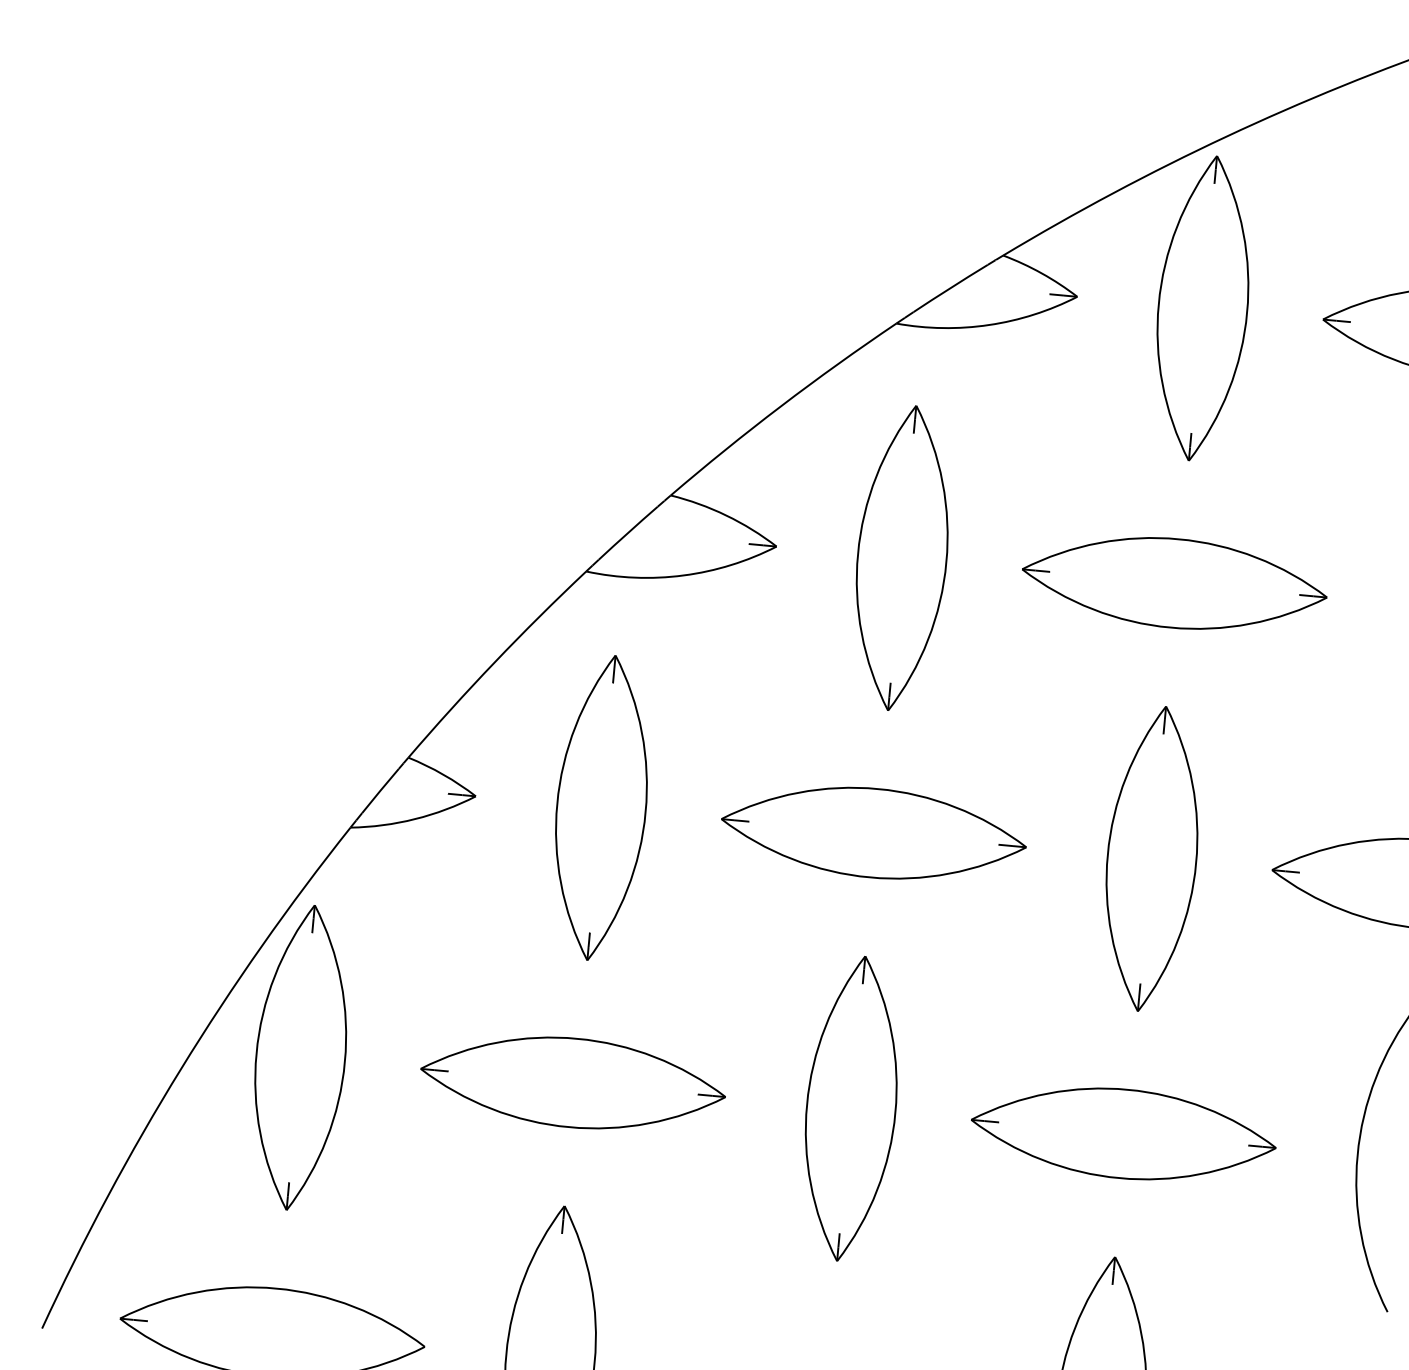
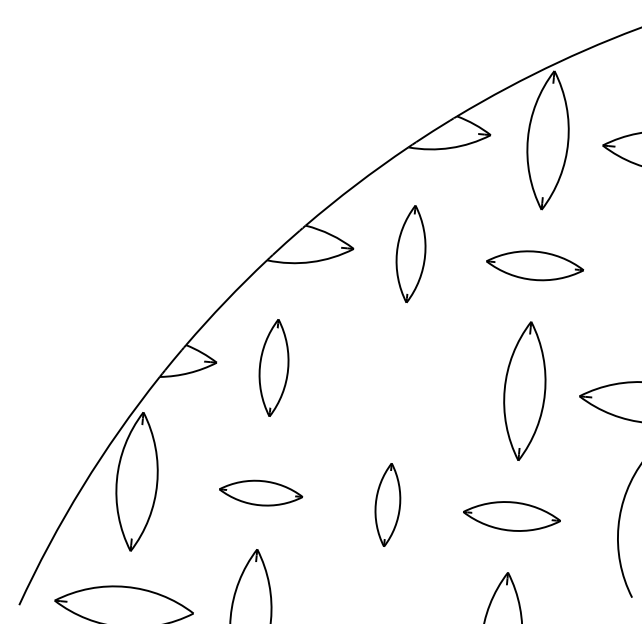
part: (900, 556) -> (410, 253), size x0.7
part: (1173, 582) -> (534, 265), size x0.7
part: (600, 806) -> (273, 367), size x0.7
part: (872, 833) -> (397, 379), removed
part: (571, 1081) -> (260, 492), size x0.6
part: (850, 1107) -> (387, 504), size x0.6
part: (1122, 1133) -> (511, 516), size x0.7

